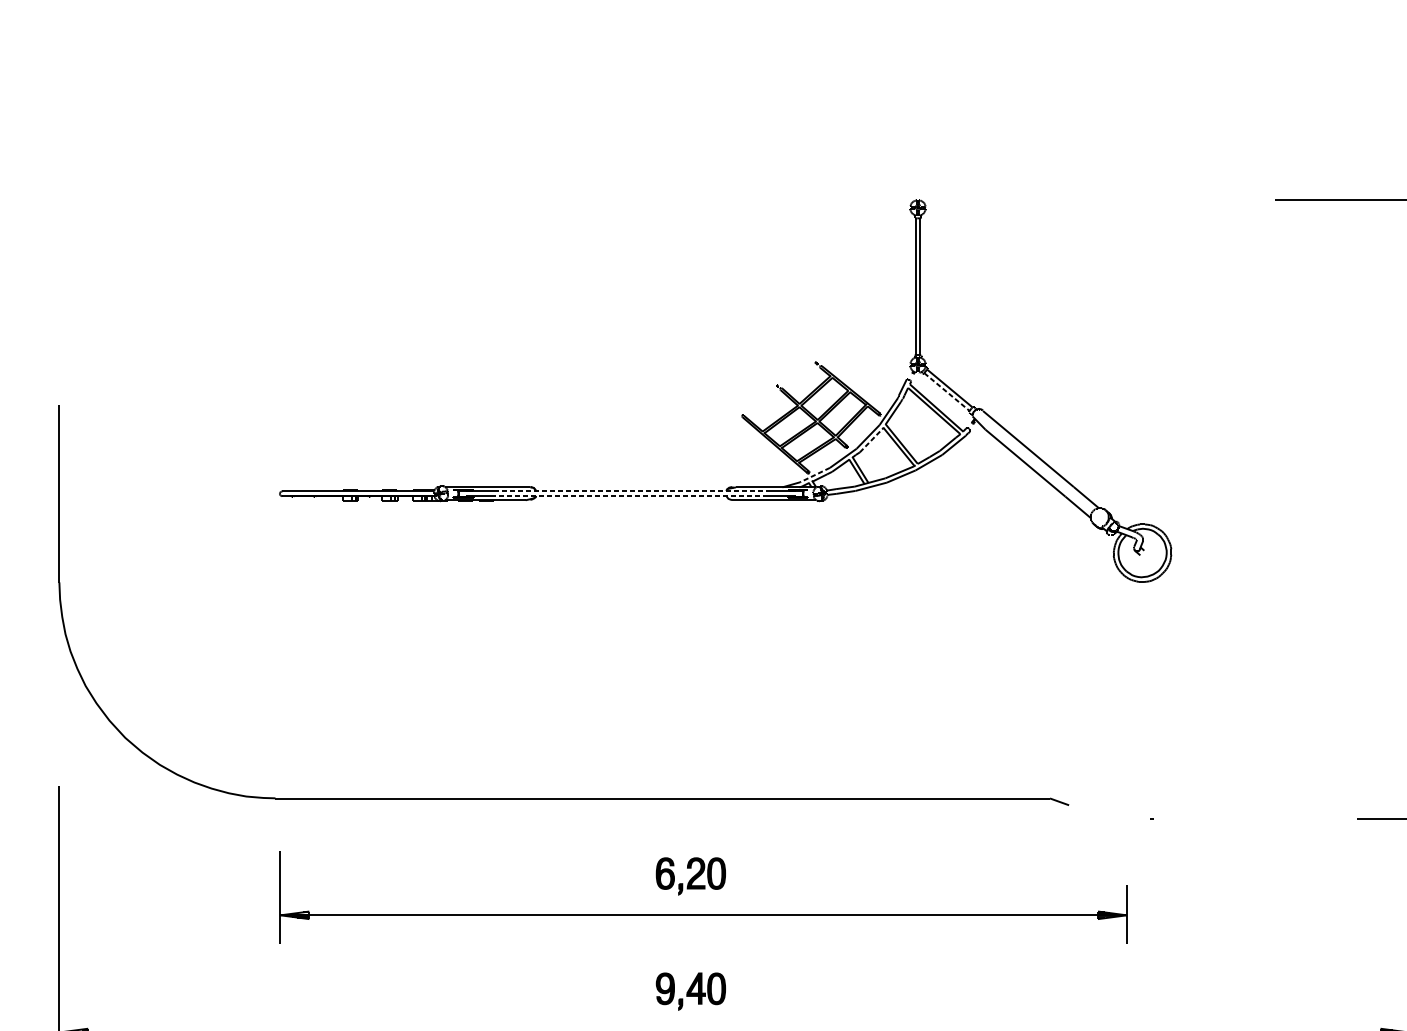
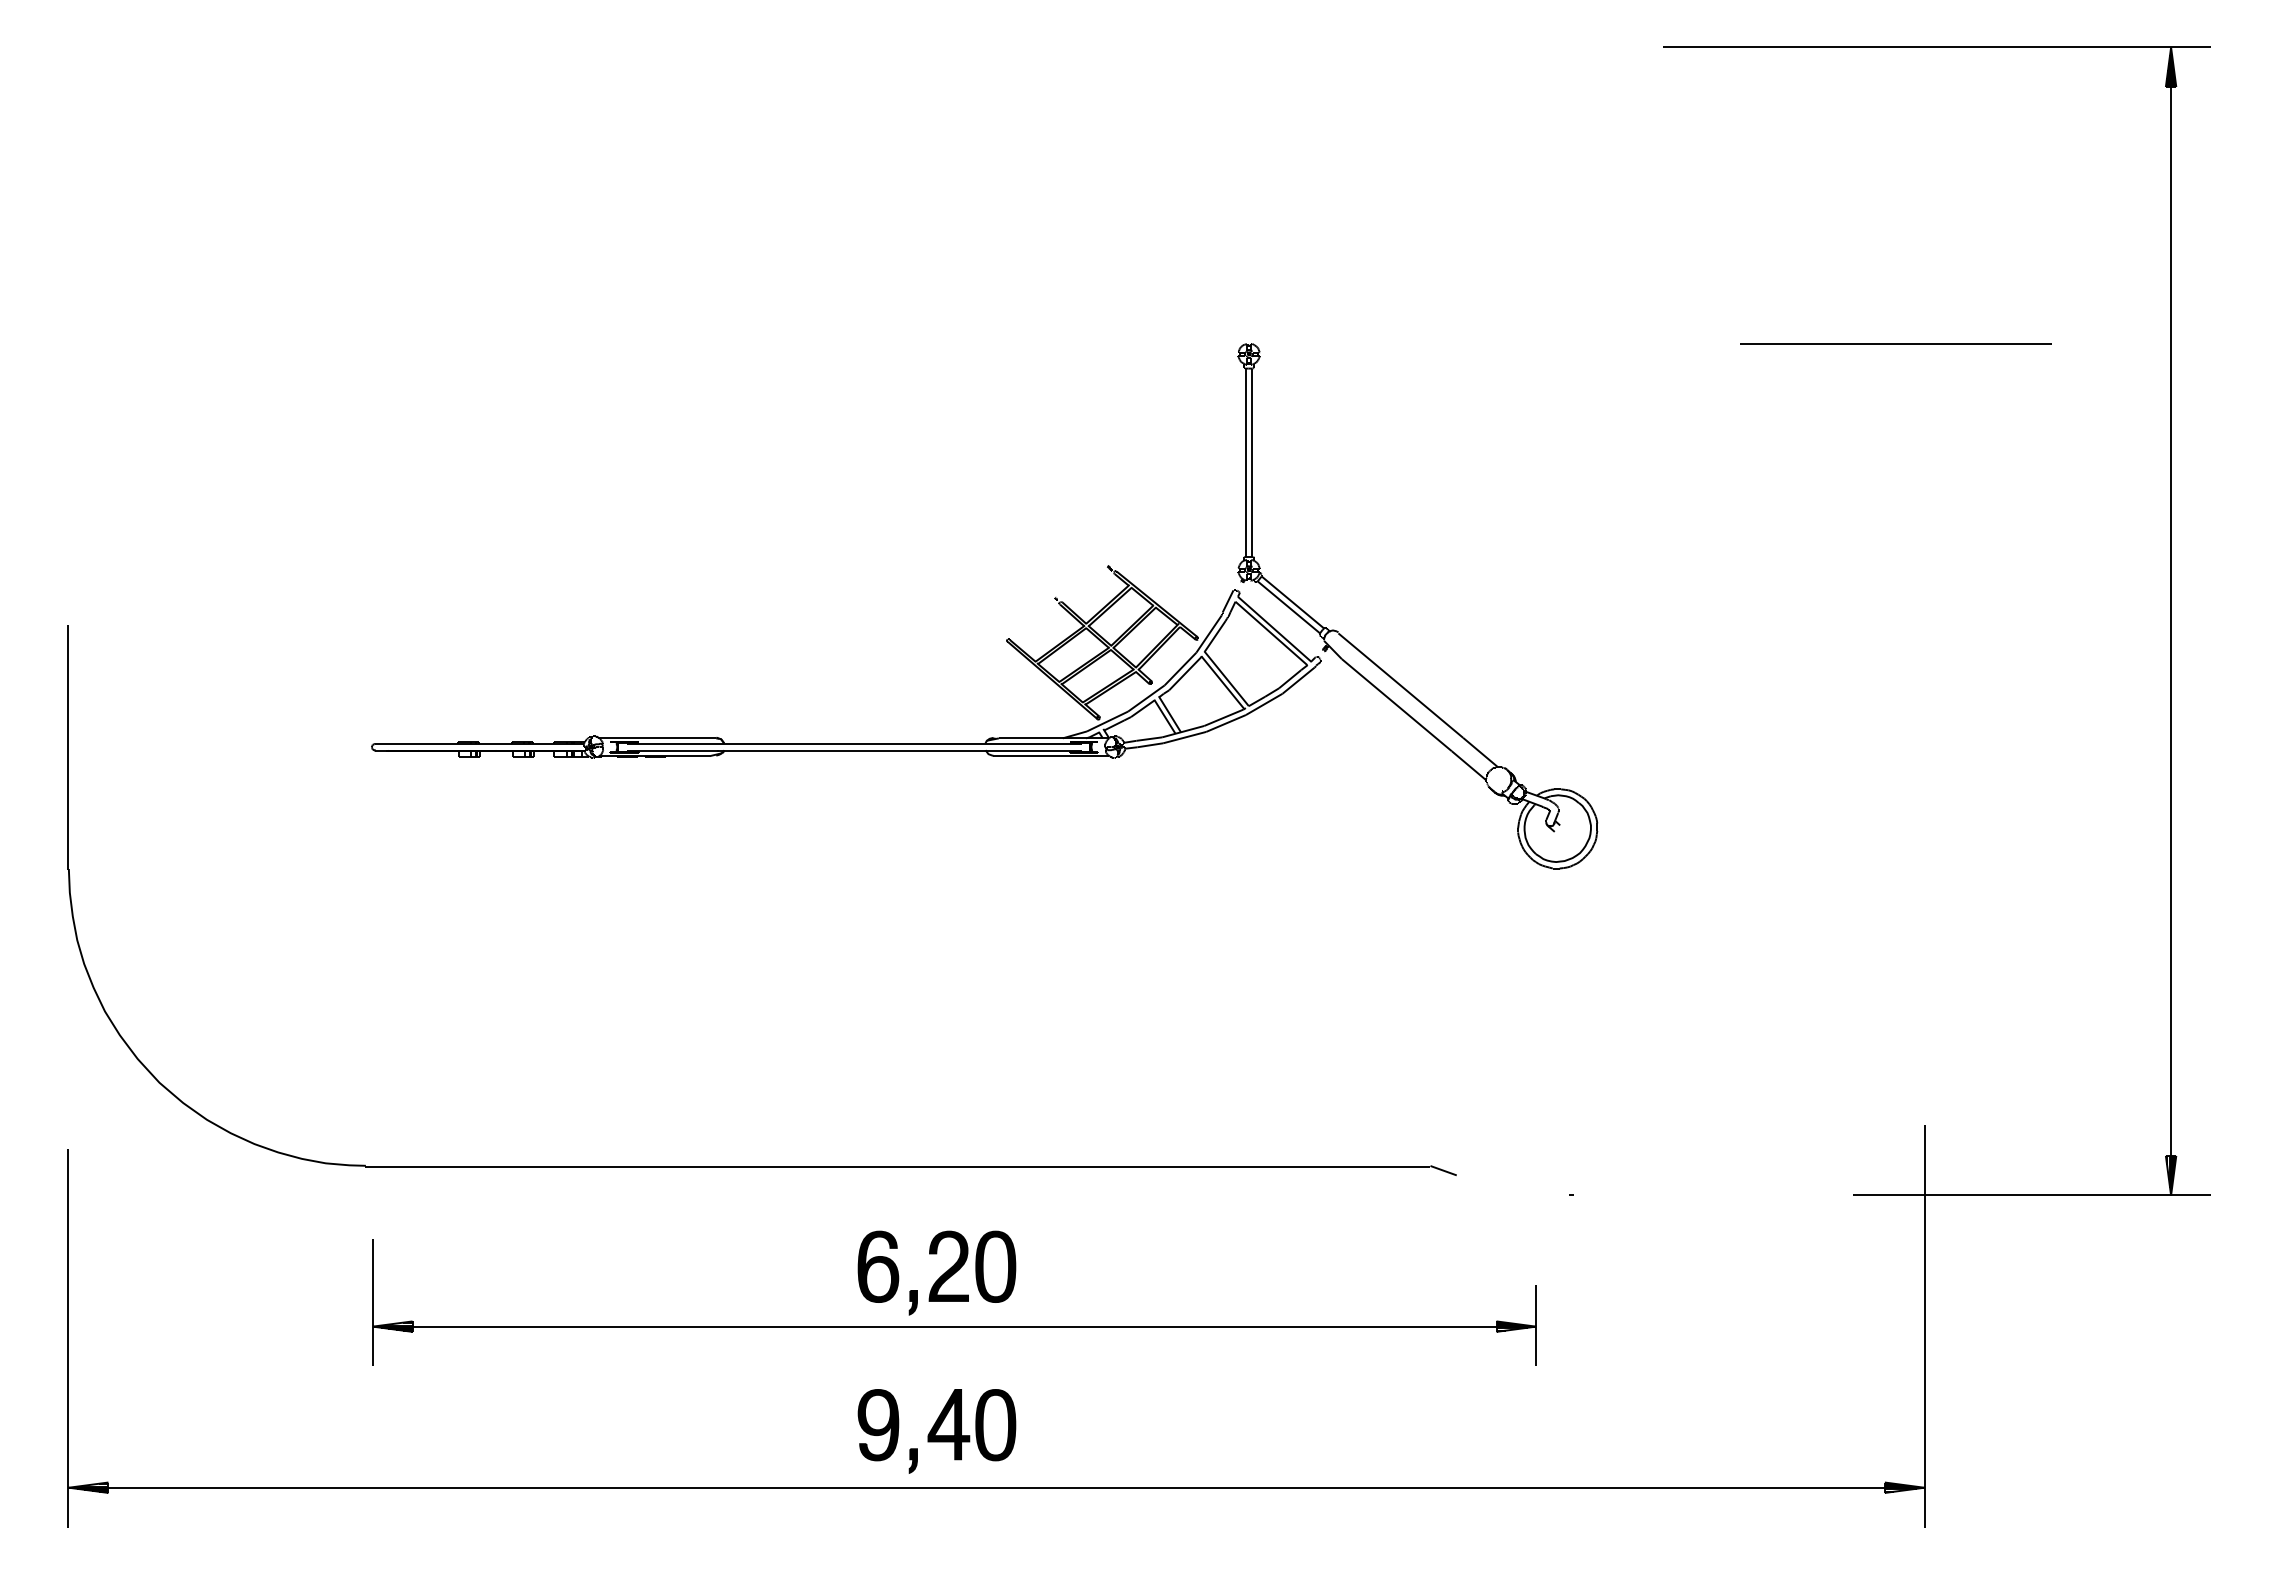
line: (946, 392) -> (1288, 607), dashed -> solid
line: (871, 440) -> (1185, 673), dashed -> solid
line: (815, 475) -> (1107, 721), dashed -> solid
line: (630, 491) -> (854, 743), dashed -> solid
line: (630, 496) -> (854, 750), dashed -> solid
part: (690, 875) -> (936, 1272), size x1.67
part: (690, 991) -> (936, 1431), size x1.67

